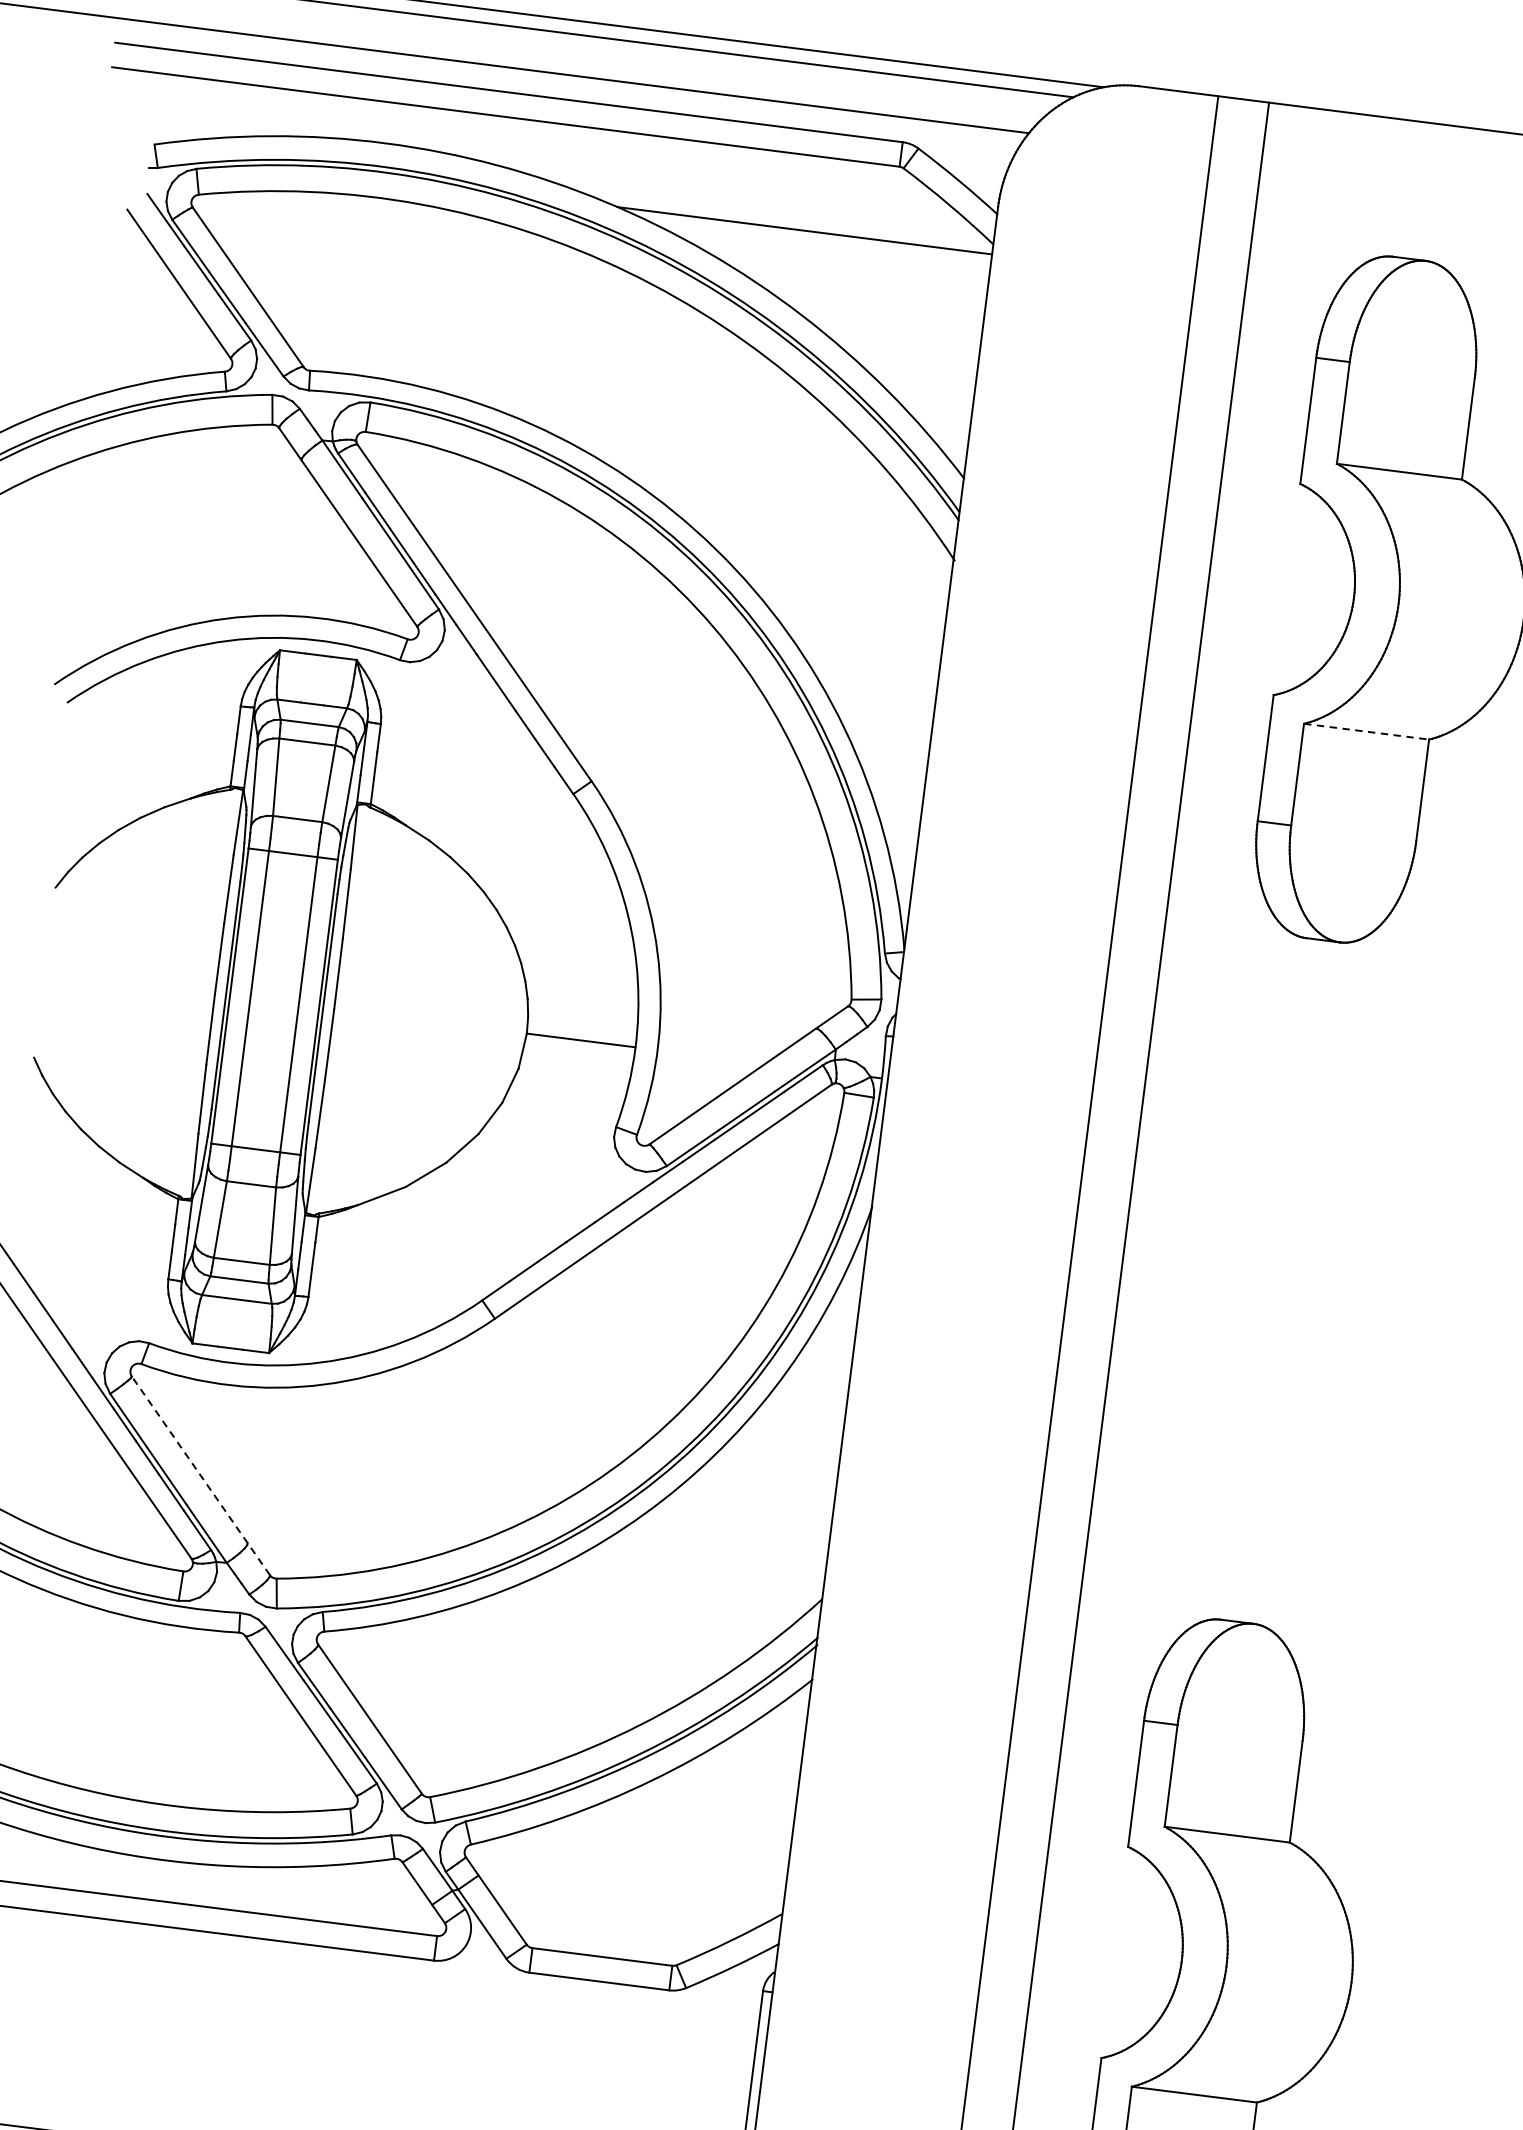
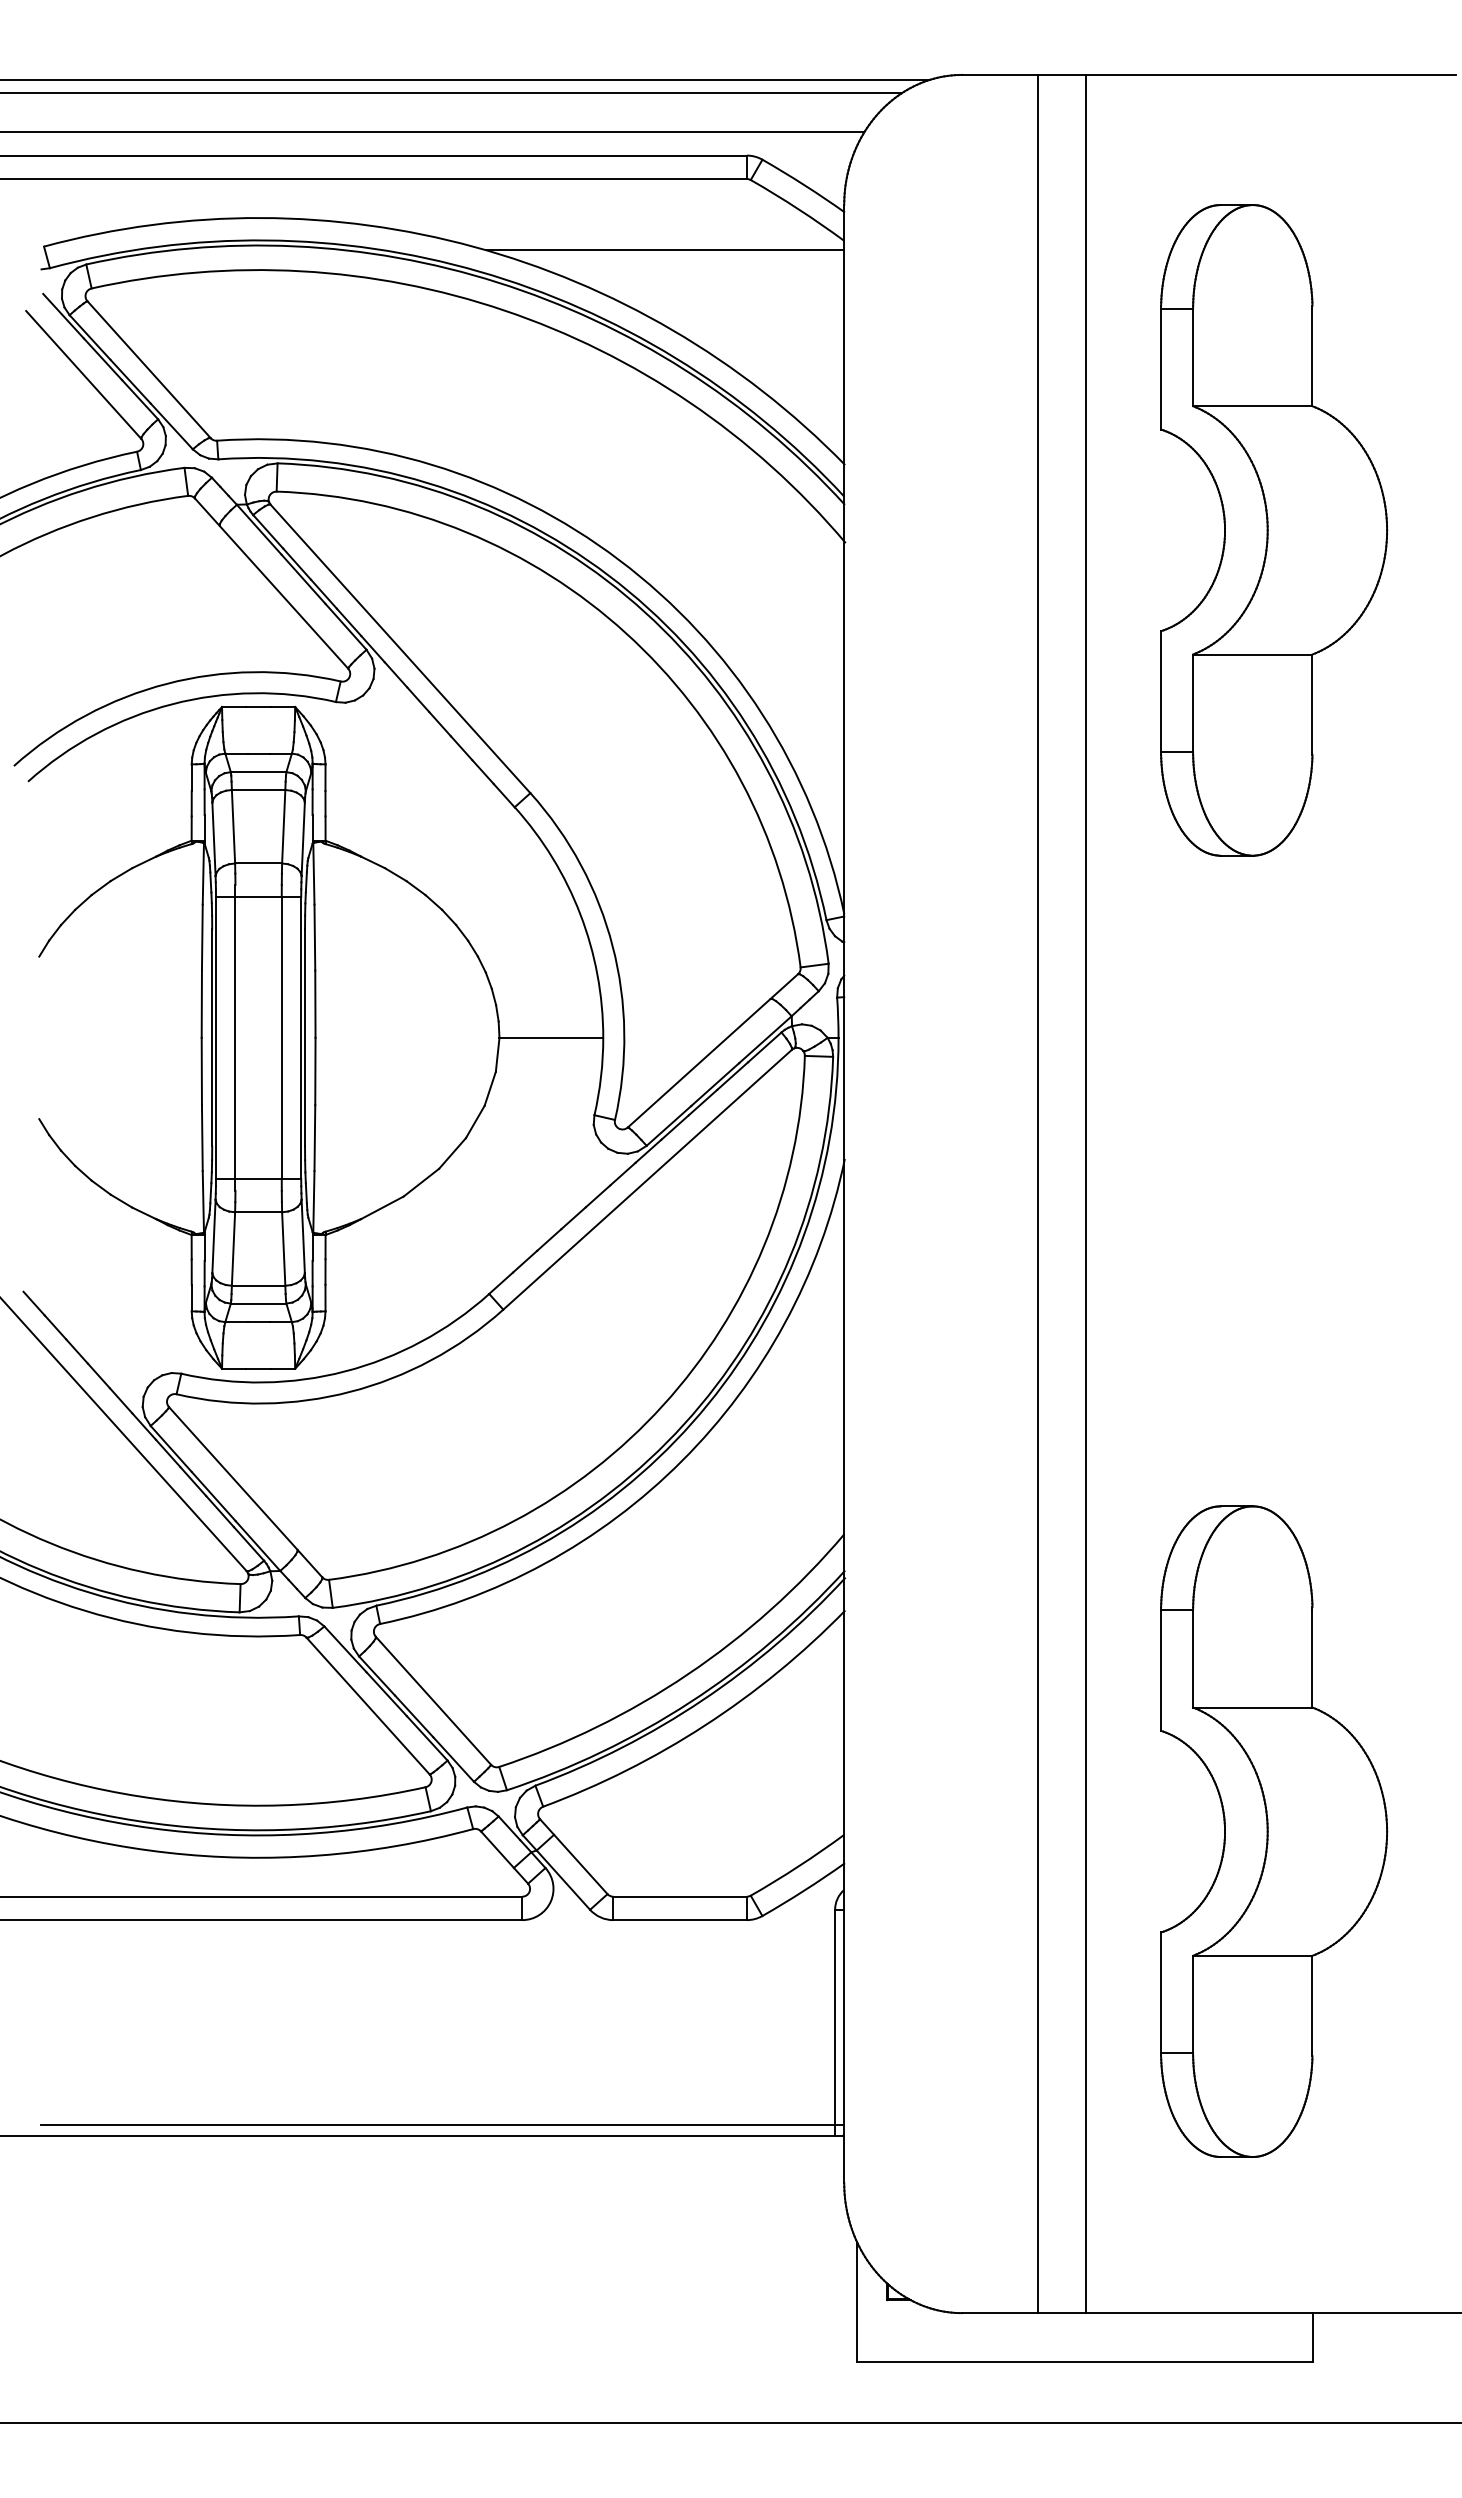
line: (1366, 731) -> (1252, 654), dashed -> solid
line: (200, 1476) -> (245, 1492), dashed -> solid

